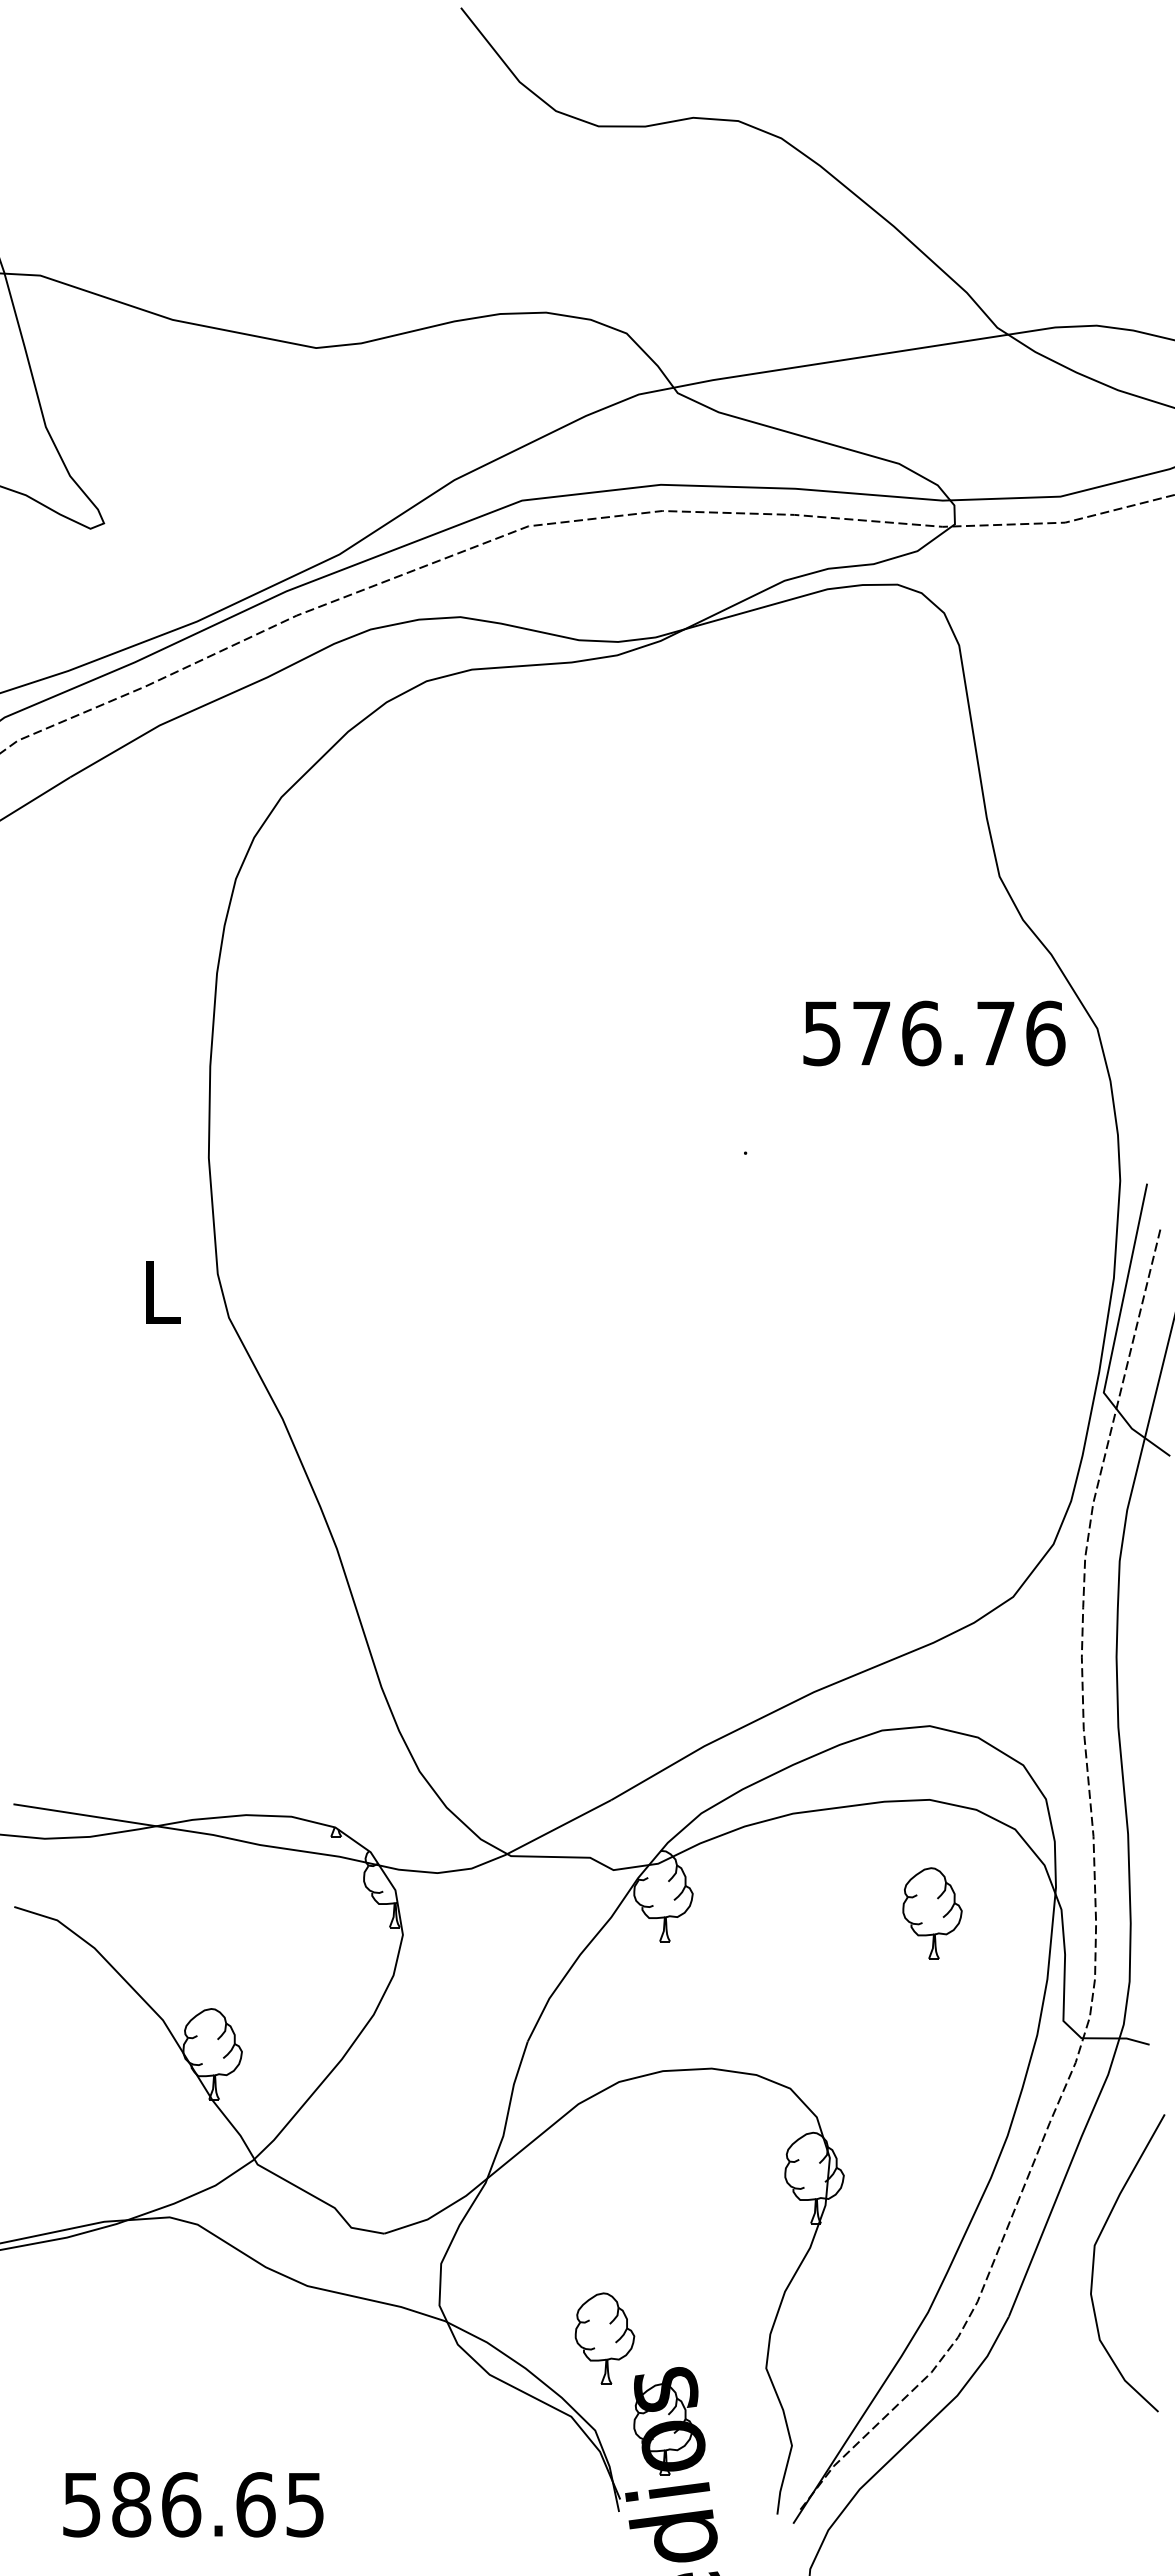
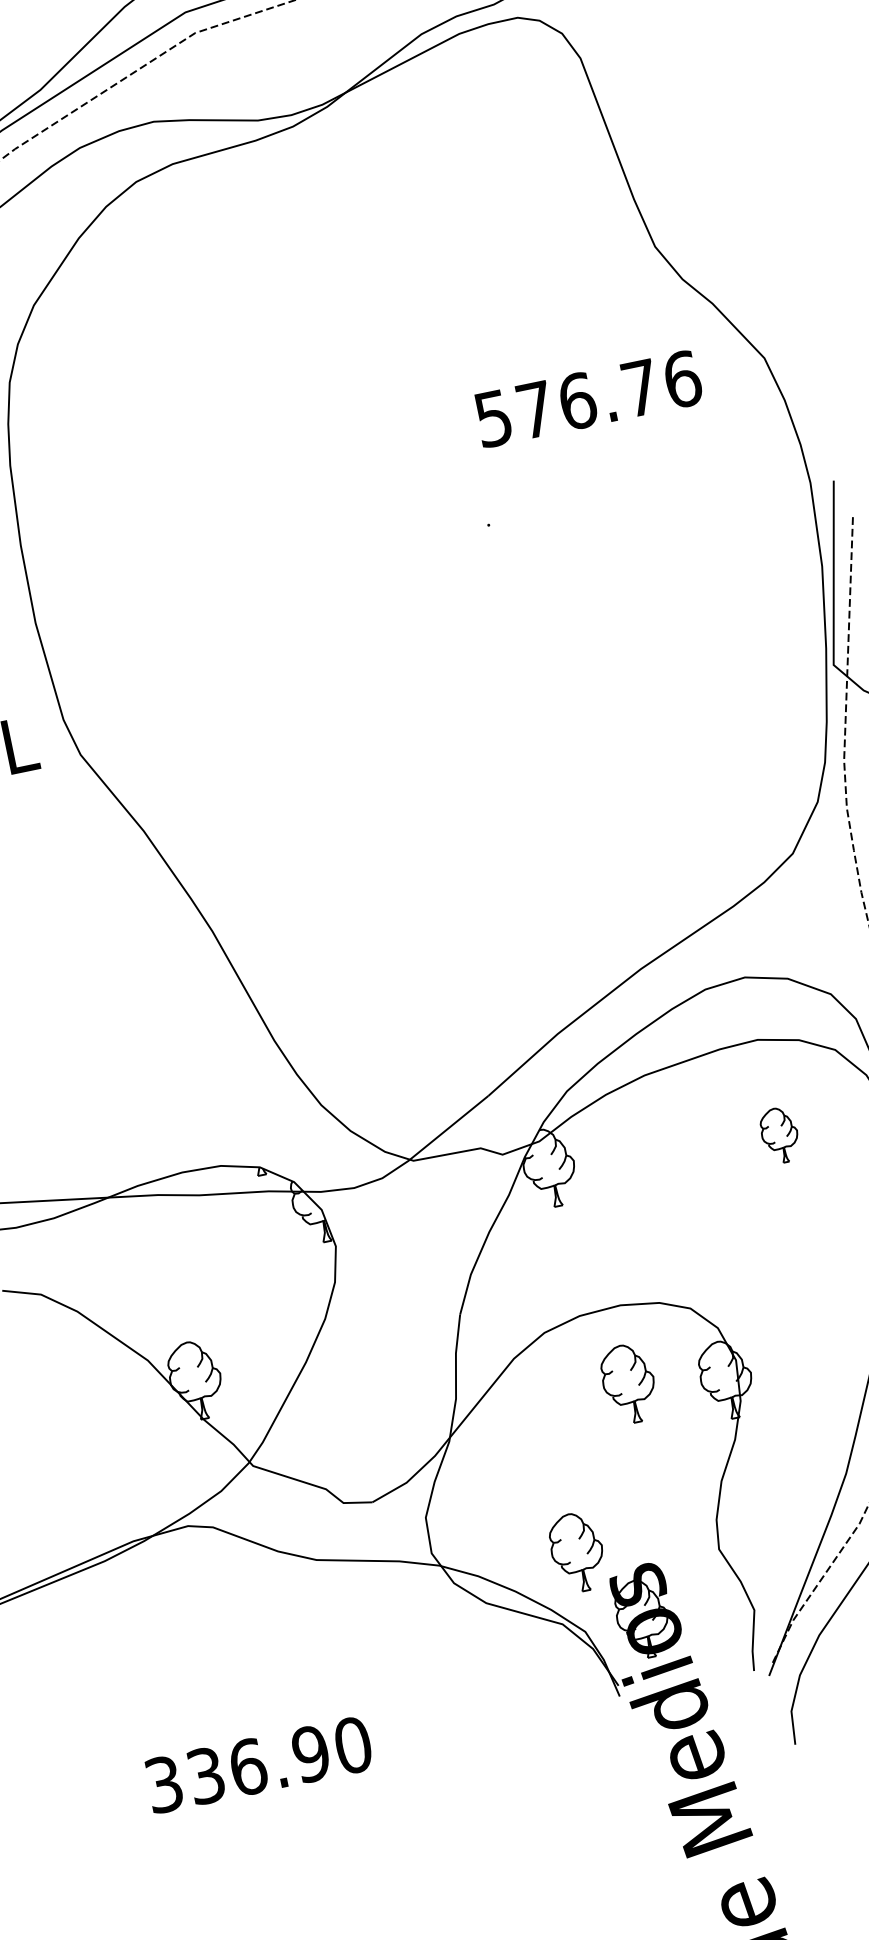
text: (934, 1033) -> (588, 398), moved
part: (932, 1913) -> (780, 1135), size x0.7
part: (702, 2159) -> (628, 1383), added
text: (194, 2504) -> (259, 1764), 586.65 -> 336.90

